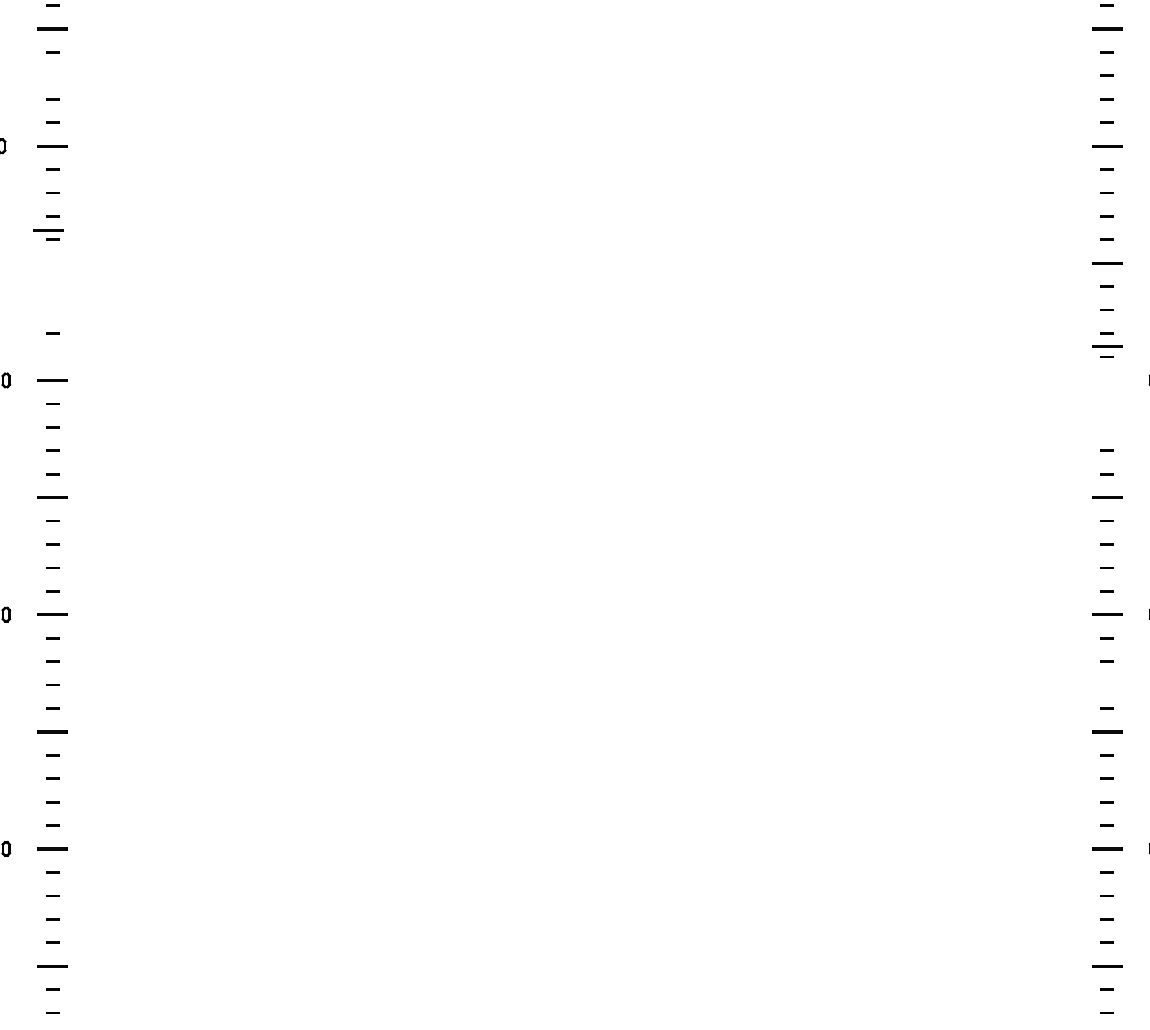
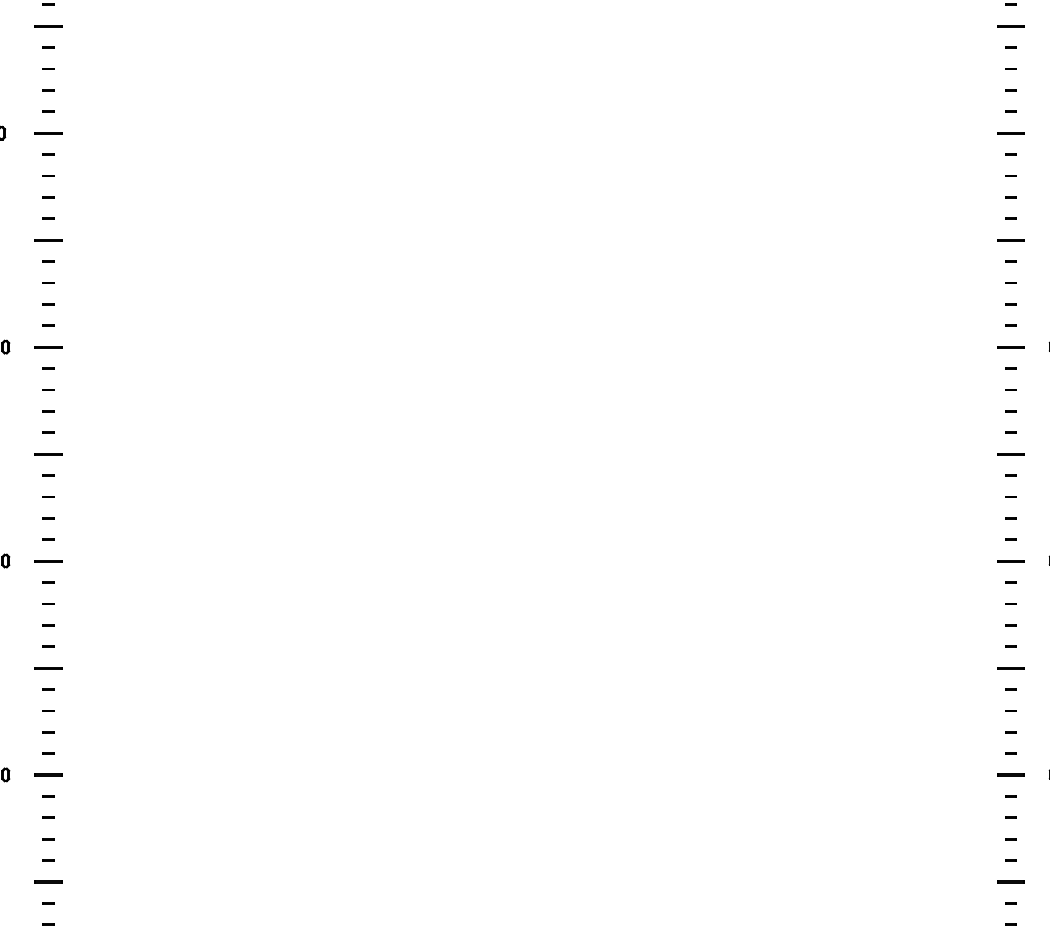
line: (52, 75) -> (47, 68), added
line: (48, 230) -> (47, 240), moved
line: (52, 286) -> (47, 261), added
line: (52, 309) -> (47, 282), added
line: (1107, 346) -> (1011, 347), moved
line: (52, 356) -> (47, 325), added
line: (1106, 403) -> (1010, 368), added
line: (1106, 427) -> (1010, 390), added
line: (1106, 684) -> (1010, 624), added

